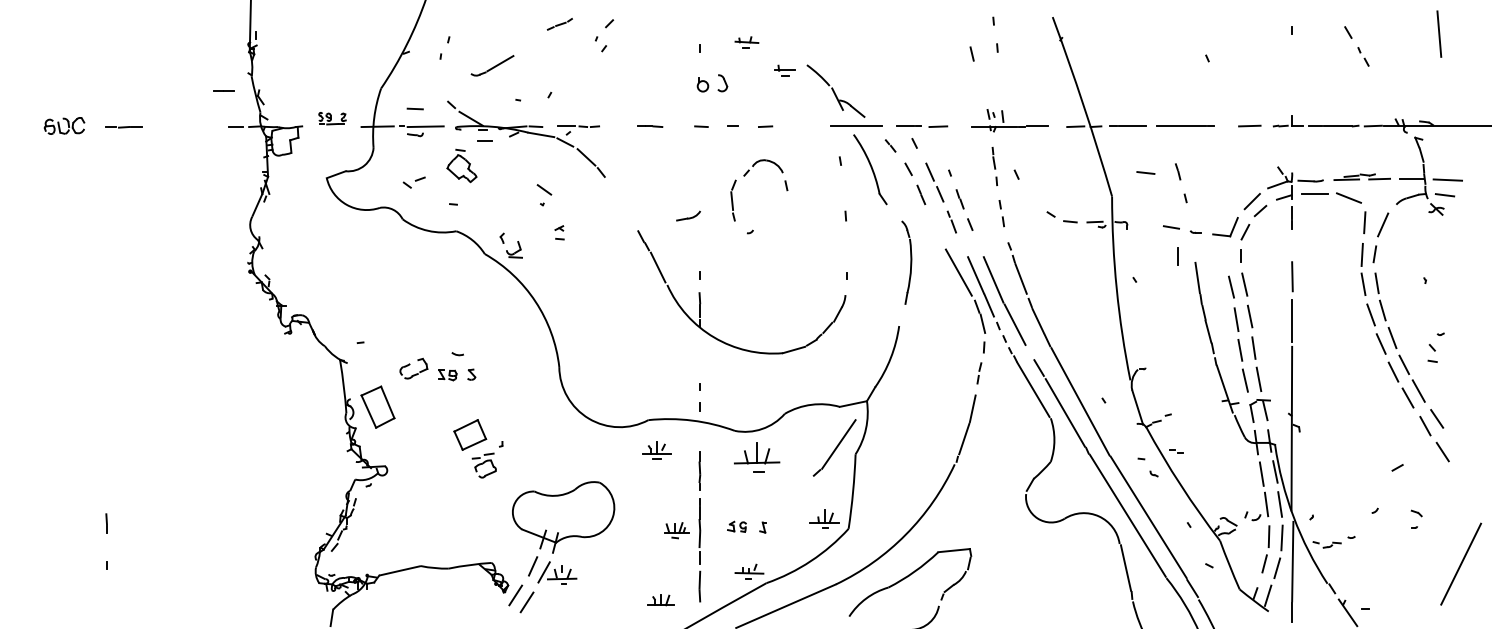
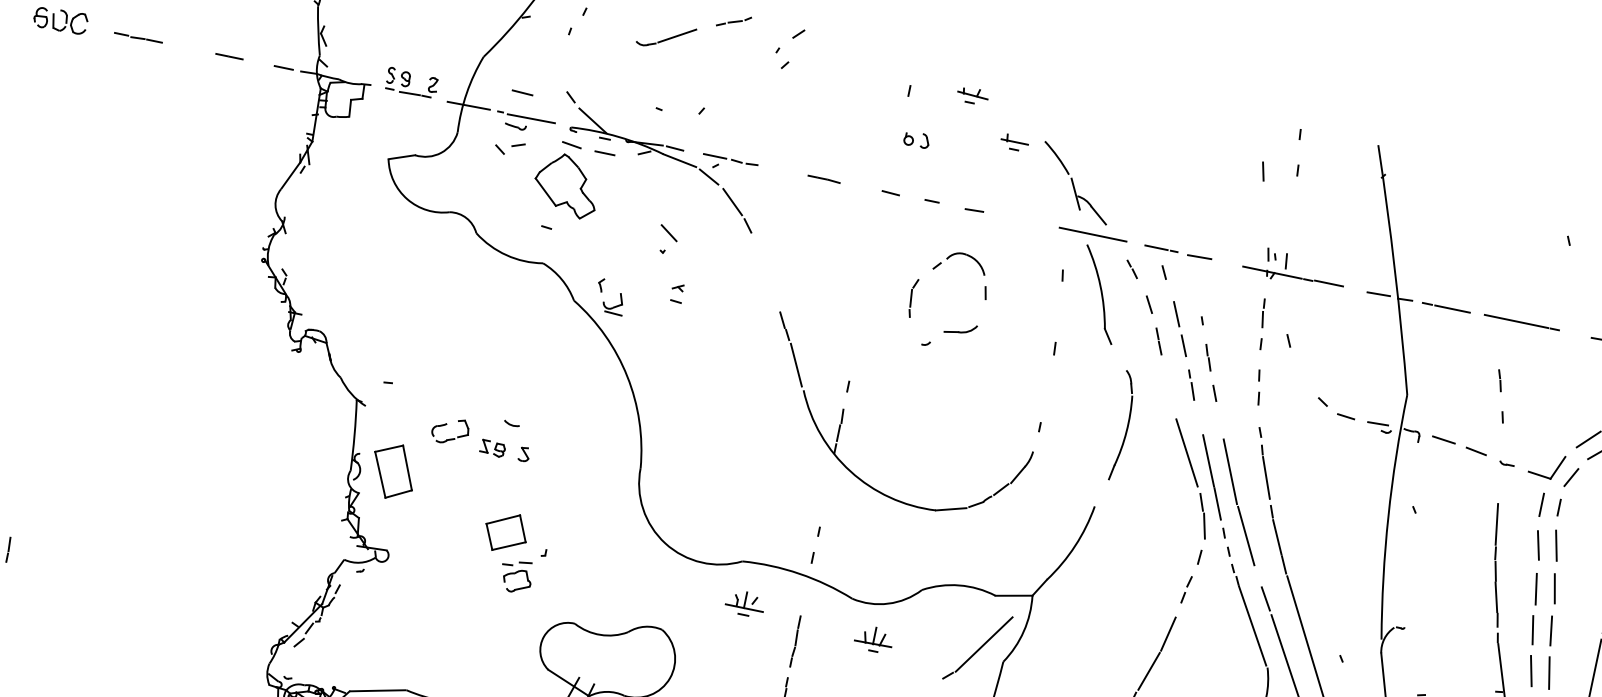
part: (492, 65) -> (666, 36), moved
part: (712, 83) -> (916, 139), size x0.62
line: (223, 90) -> (228, 55), moved
part: (332, 118) -> (412, 82), size x1.43
part: (461, 165) -> (567, 178), size x1.67
line: (1145, 172) -> (1443, 439), moved
part: (413, 182) -> (508, 147), moved
part: (732, 200) -> (911, 297), size x0.71
part: (688, 215) -> (960, 328), moved
line: (1177, 256) -> (1541, 504), moved
part: (756, 457) -> (873, 639), size x0.62

